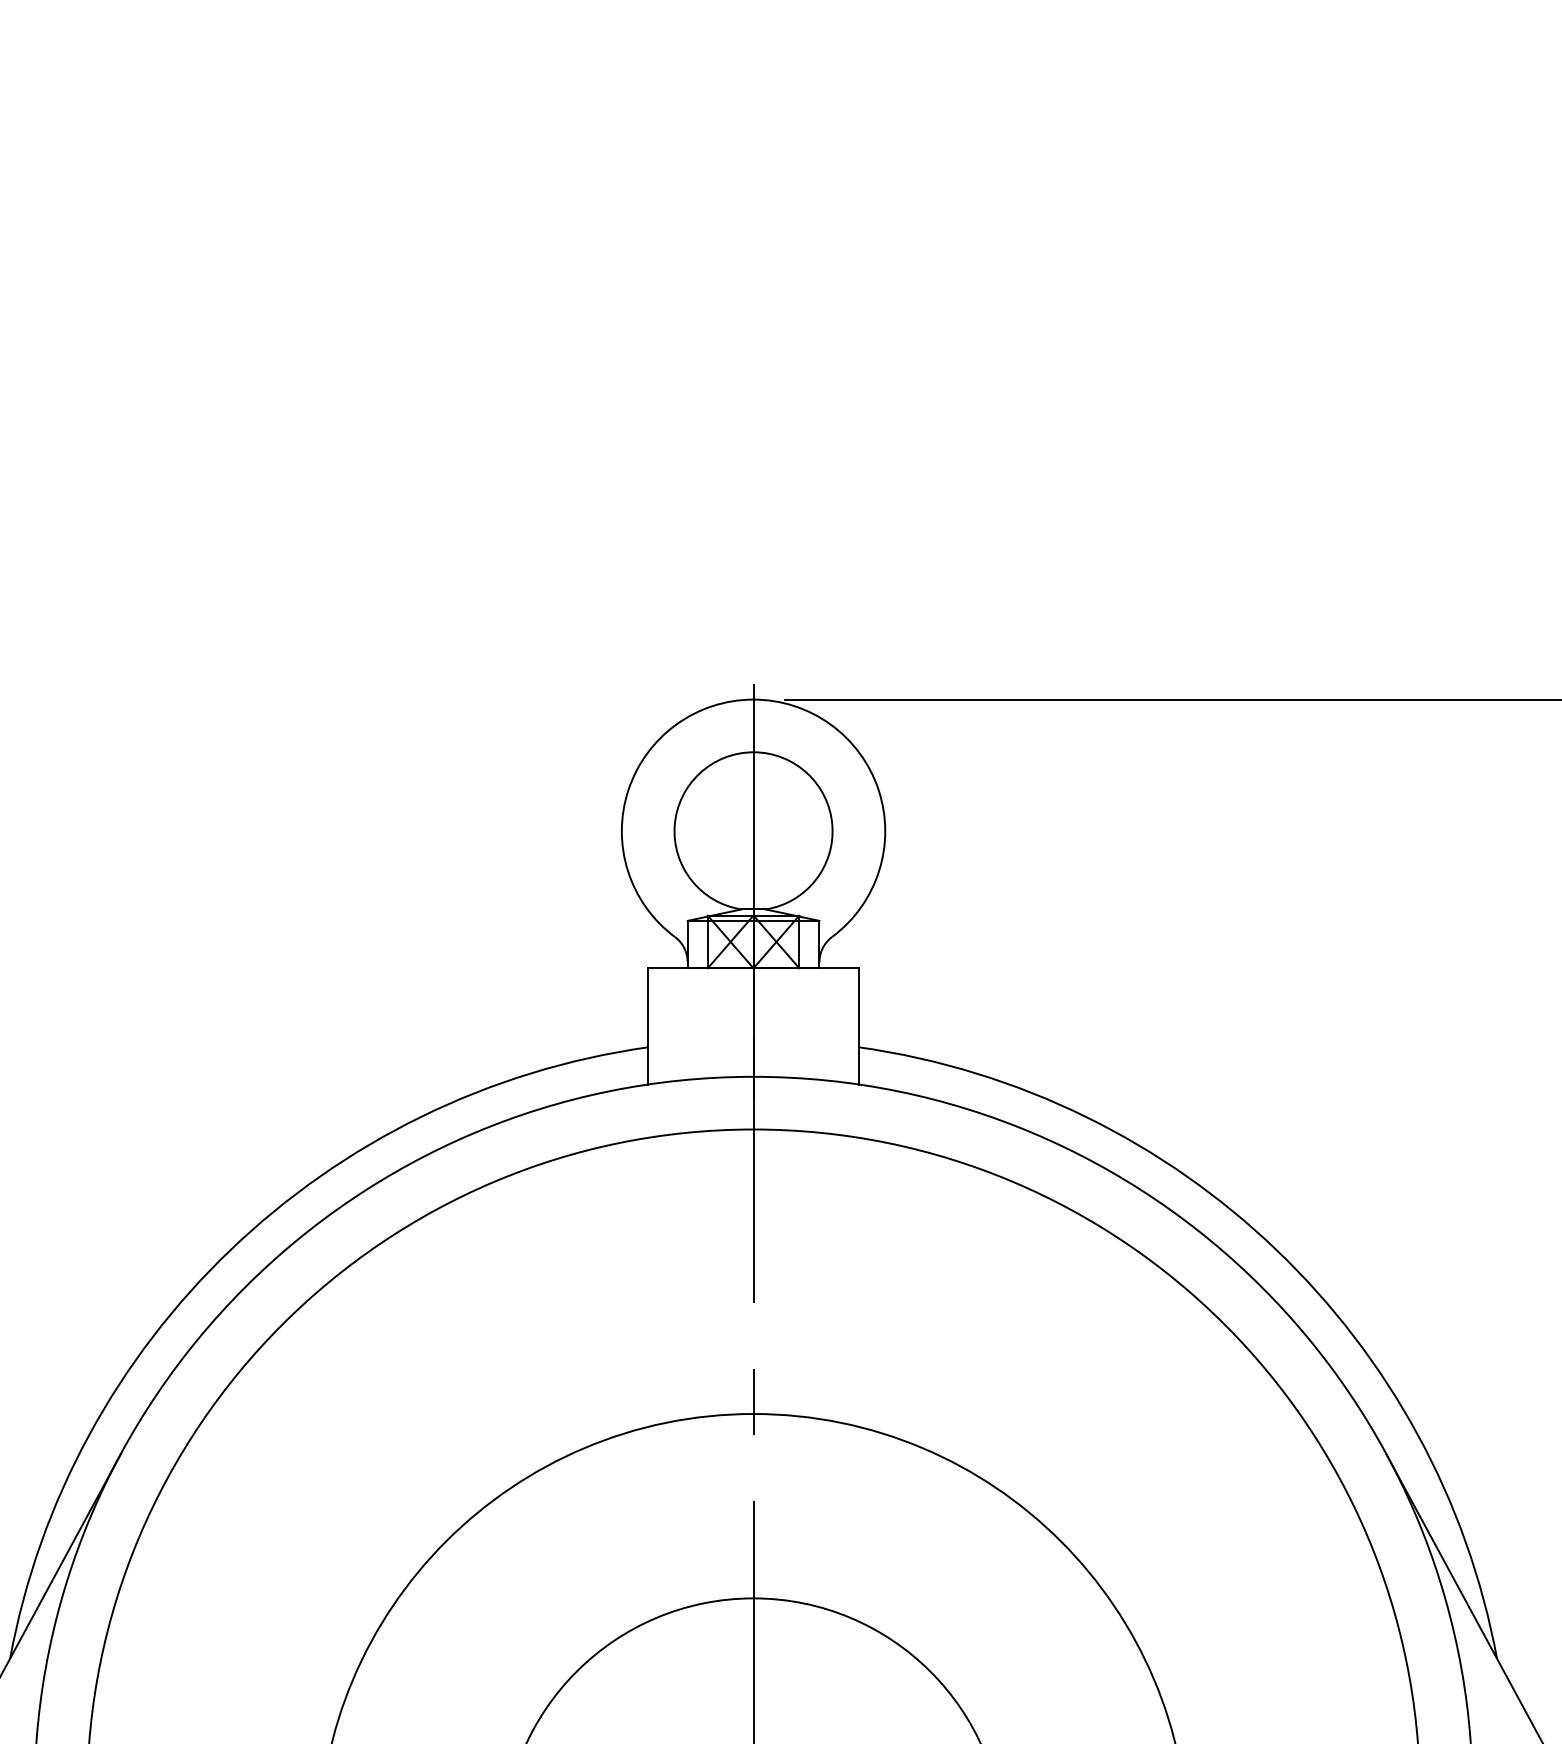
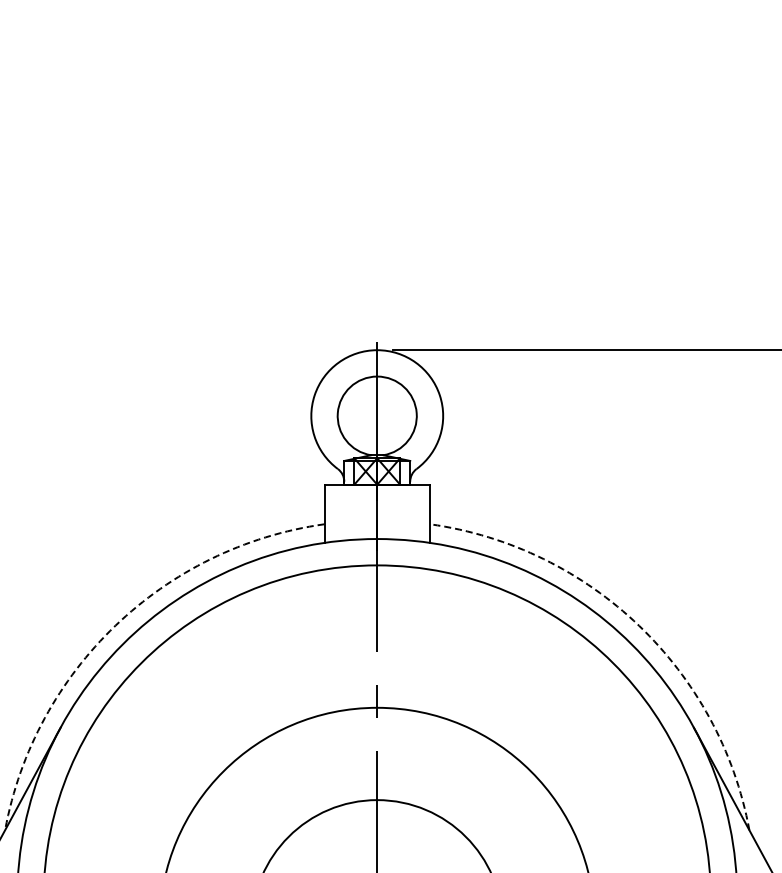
arc: (230, 1249) -> (115, 625), solid -> dashed
arc: (1277, 1249) -> (639, 625), solid -> dashed

